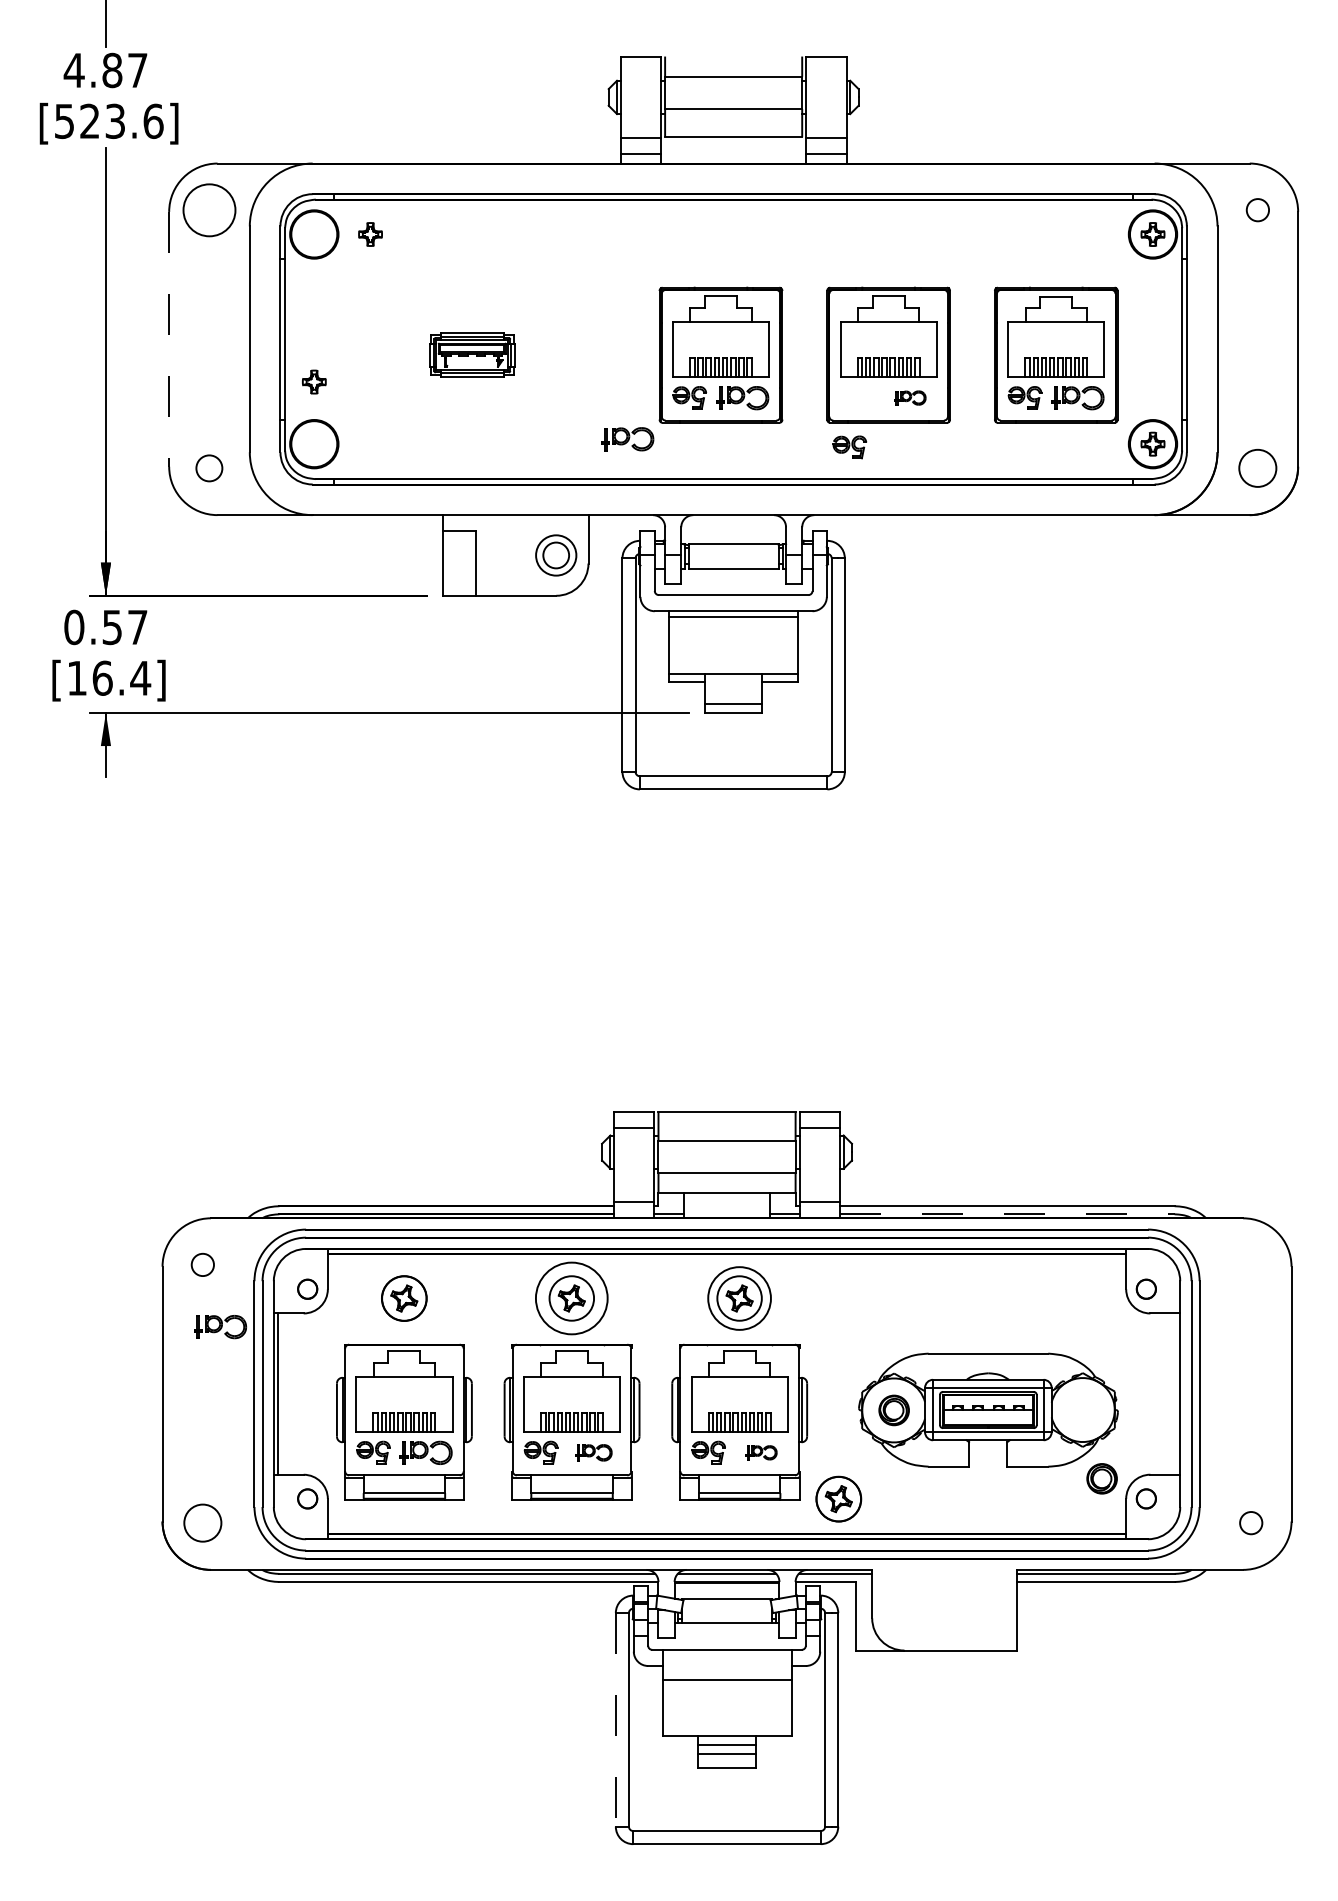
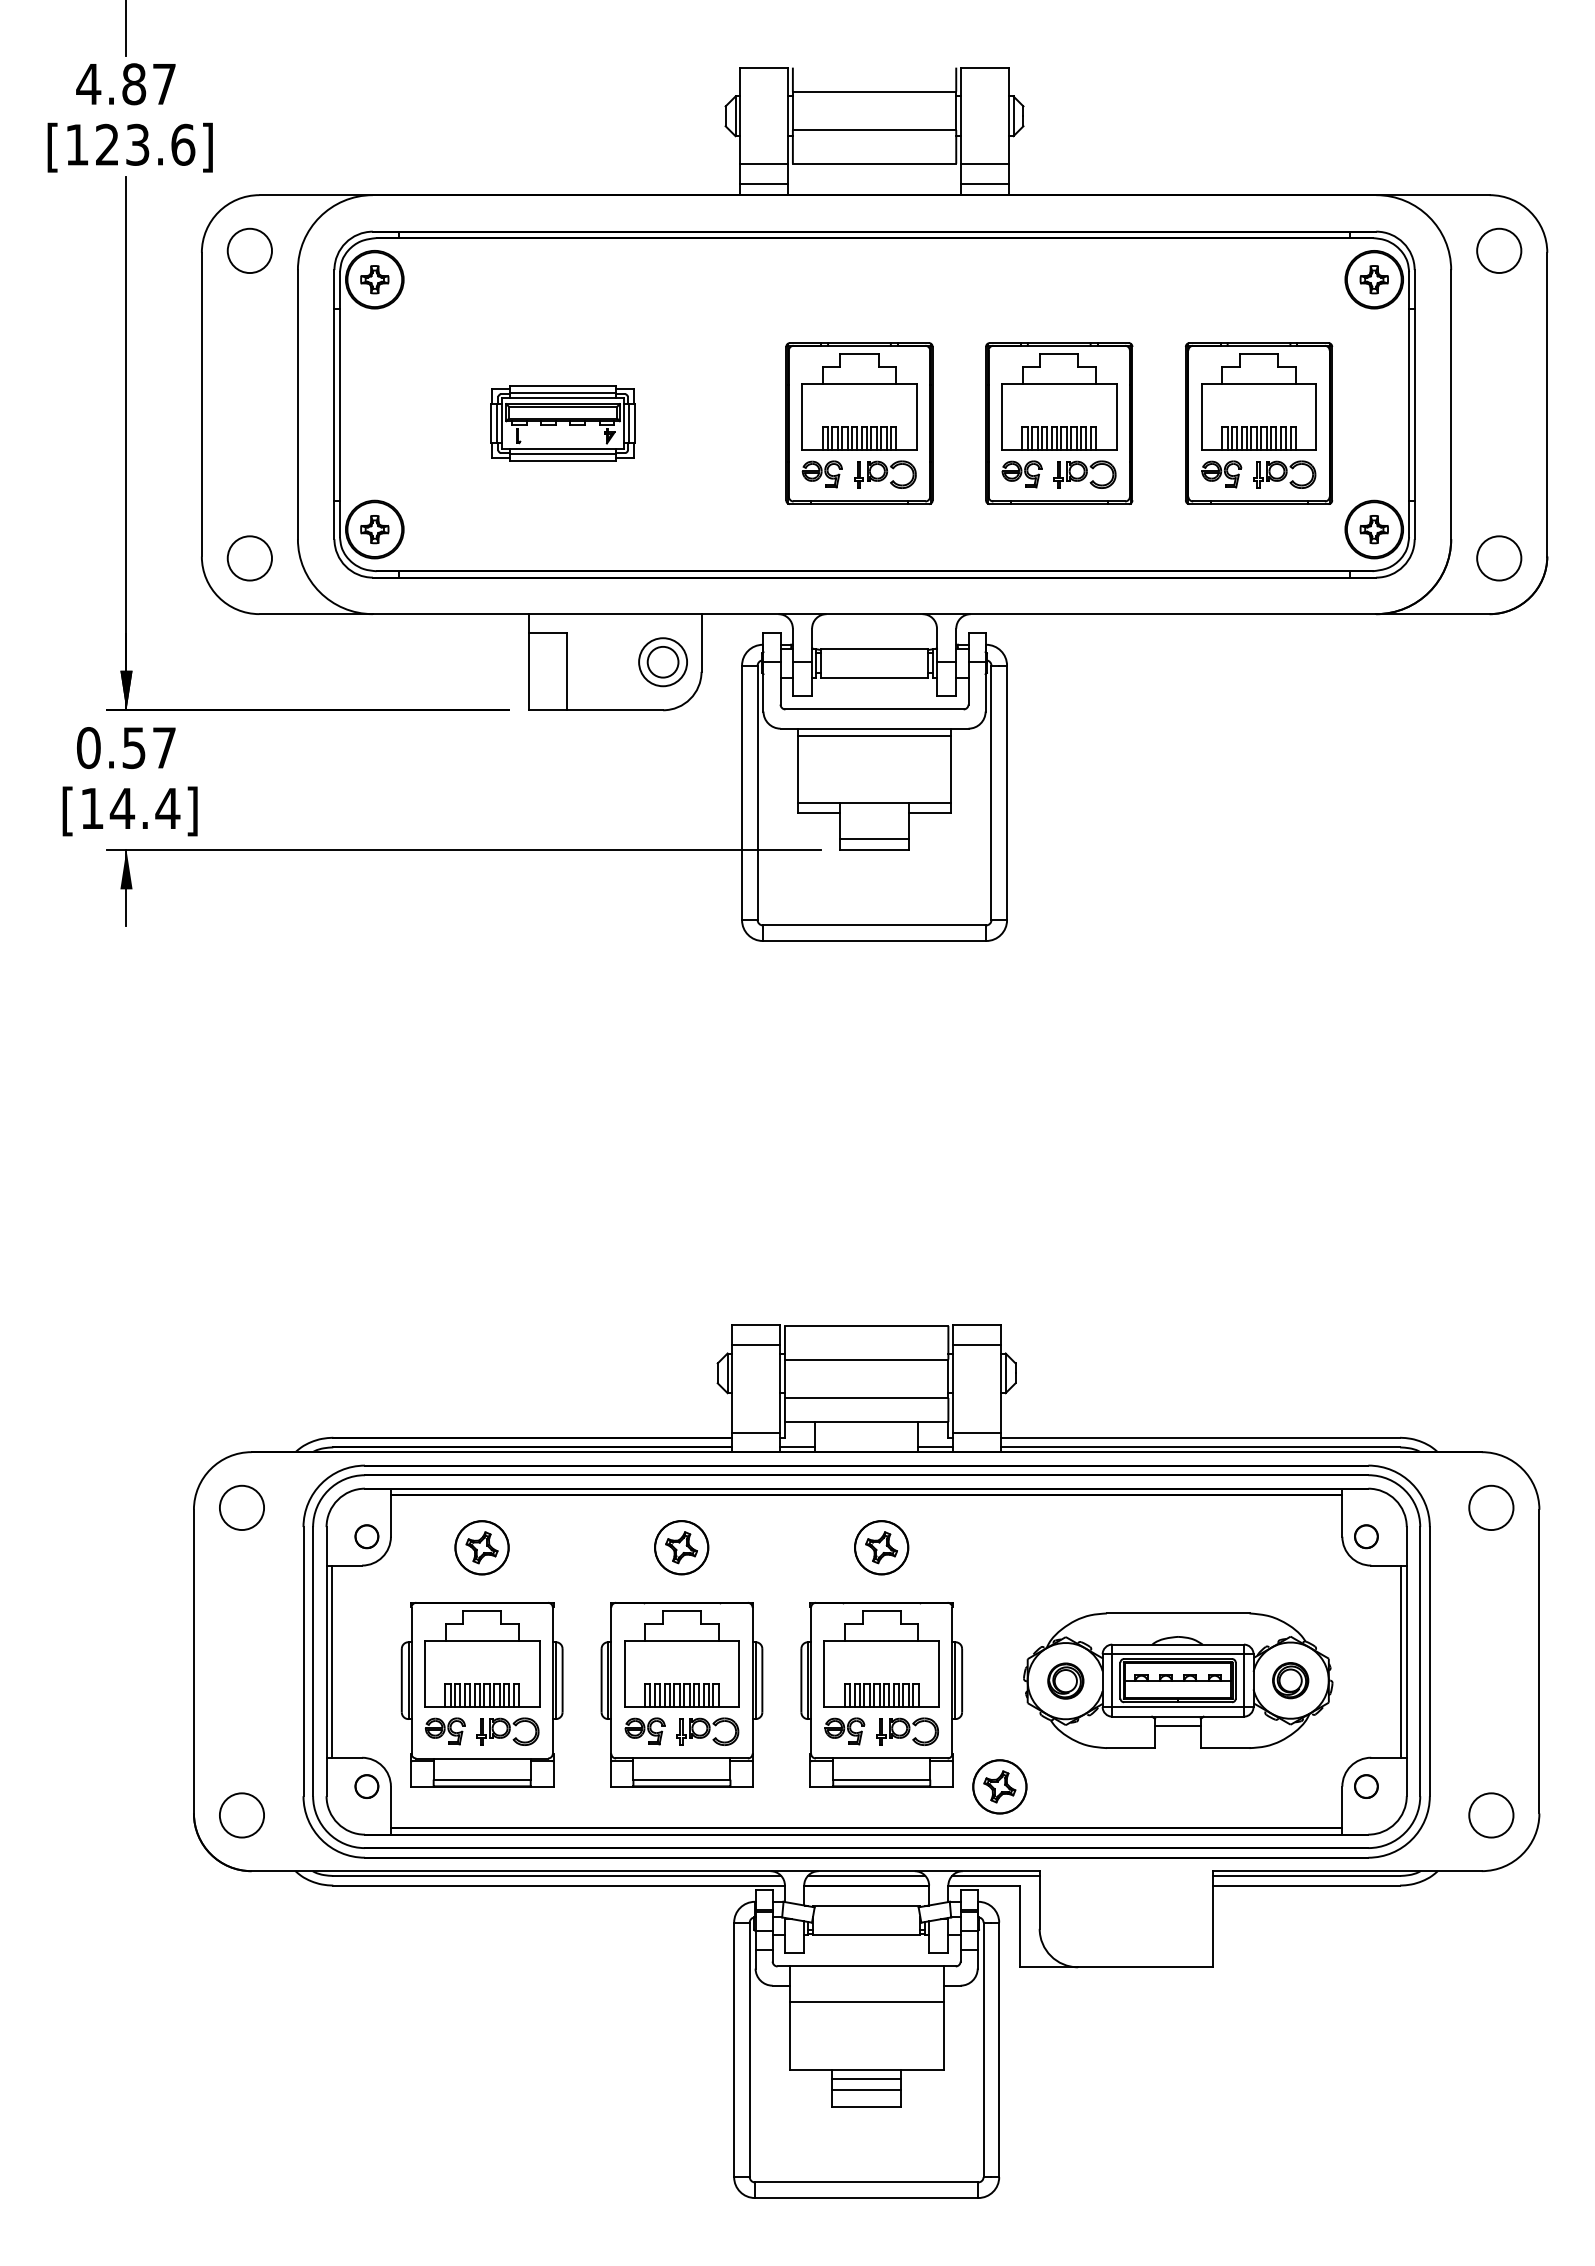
text: (64, 121) -> (76, 144), [523.6] -> [123.6]
circle: (209, 209) -> (249, 250), size x0.71
circle: (1258, 209) -> (1499, 250), size x1.67
part: (370, 234) -> (374, 279), moved
line: (168, 339) -> (201, 404), dashed -> solid
part: (471, 355) -> (562, 423), size x1.43
part: (314, 382) -> (374, 529), moved
part: (909, 397) -> (1084, 474), size x1.67
part: (627, 439) -> (748, 523), removed
part: (849, 447) -> (1021, 474), moved
circle: (209, 468) -> (249, 558), size x1.43
text: (102, 678) -> (122, 808), [16.4] -> [14.4]
line: (1007, 1214) -> (1201, 1447), dashed -> solid
circle: (202, 1264) -> (241, 1507), size x1.67
circle: (1251, 1264) -> (1491, 1507), added
circle: (571, 1298) -> (681, 1547), size x0.62
circle: (739, 1298) -> (881, 1547), size x0.71
part: (220, 1326) -> (262, 1581), removed
line: (1175, 1393) -> (1401, 1661), added
line: (987, 1448) -> (1177, 1726), added
part: (593, 1452) -> (707, 1731), size x1.43
part: (761, 1452) -> (907, 1731), size x1.67
part: (1101, 1478) -> (1290, 1680), moved
circle: (1251, 1523) -> (1491, 1815), size x1.67
line: (616, 1720) -> (734, 2050), dashed -> solid

